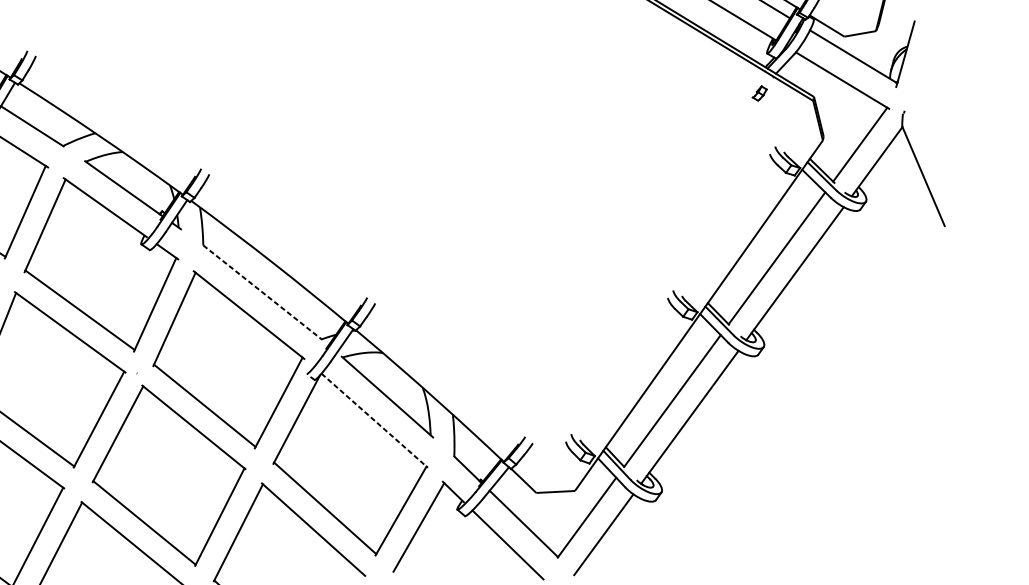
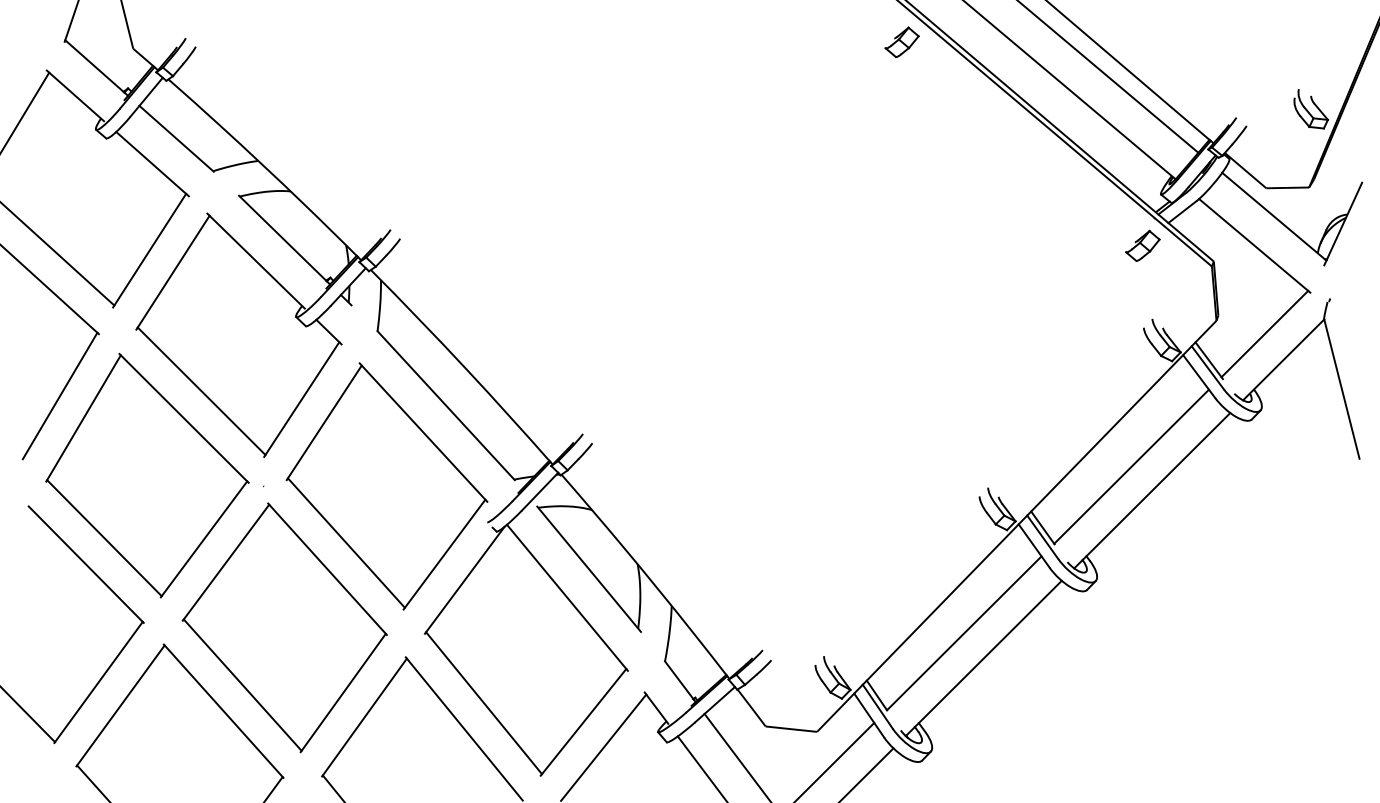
part: (759, 93) -> (1142, 245), size x1.67
line: (263, 293) -> (446, 406), dashed -> solid
line: (374, 420) -> (567, 597), dashed -> solid

